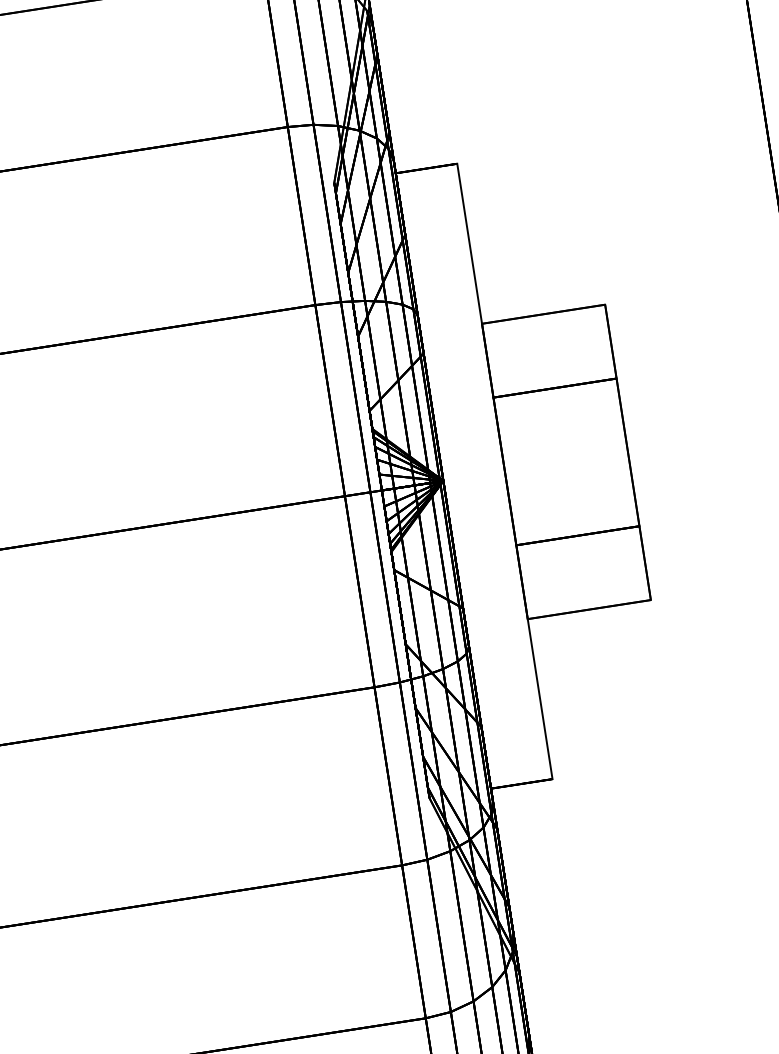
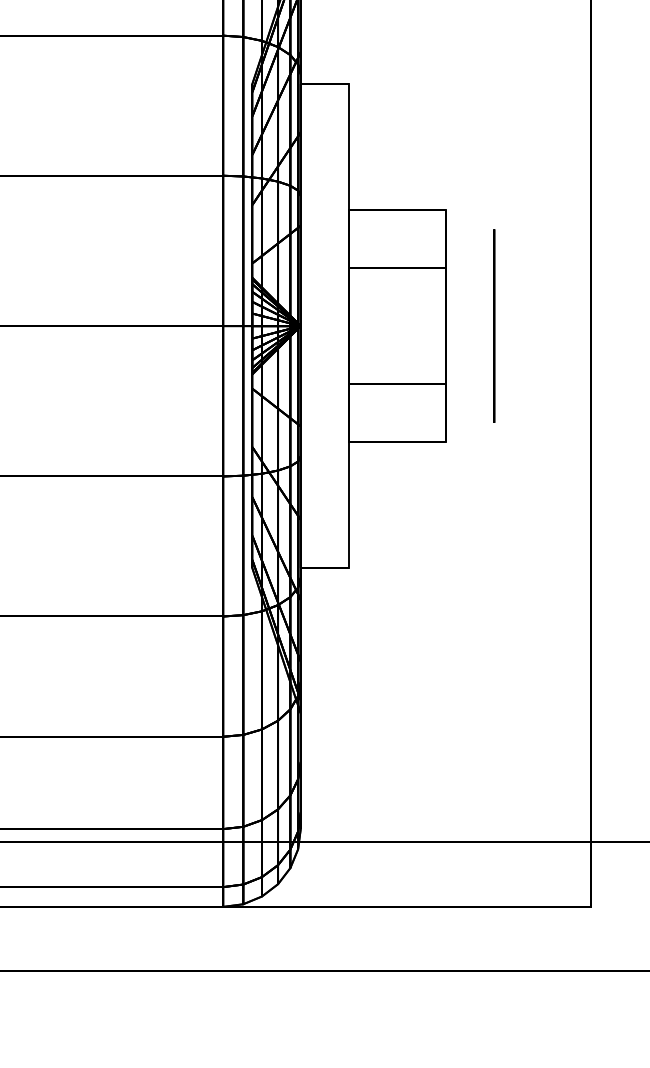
circle: (689, 442) -> (494, 325), added

